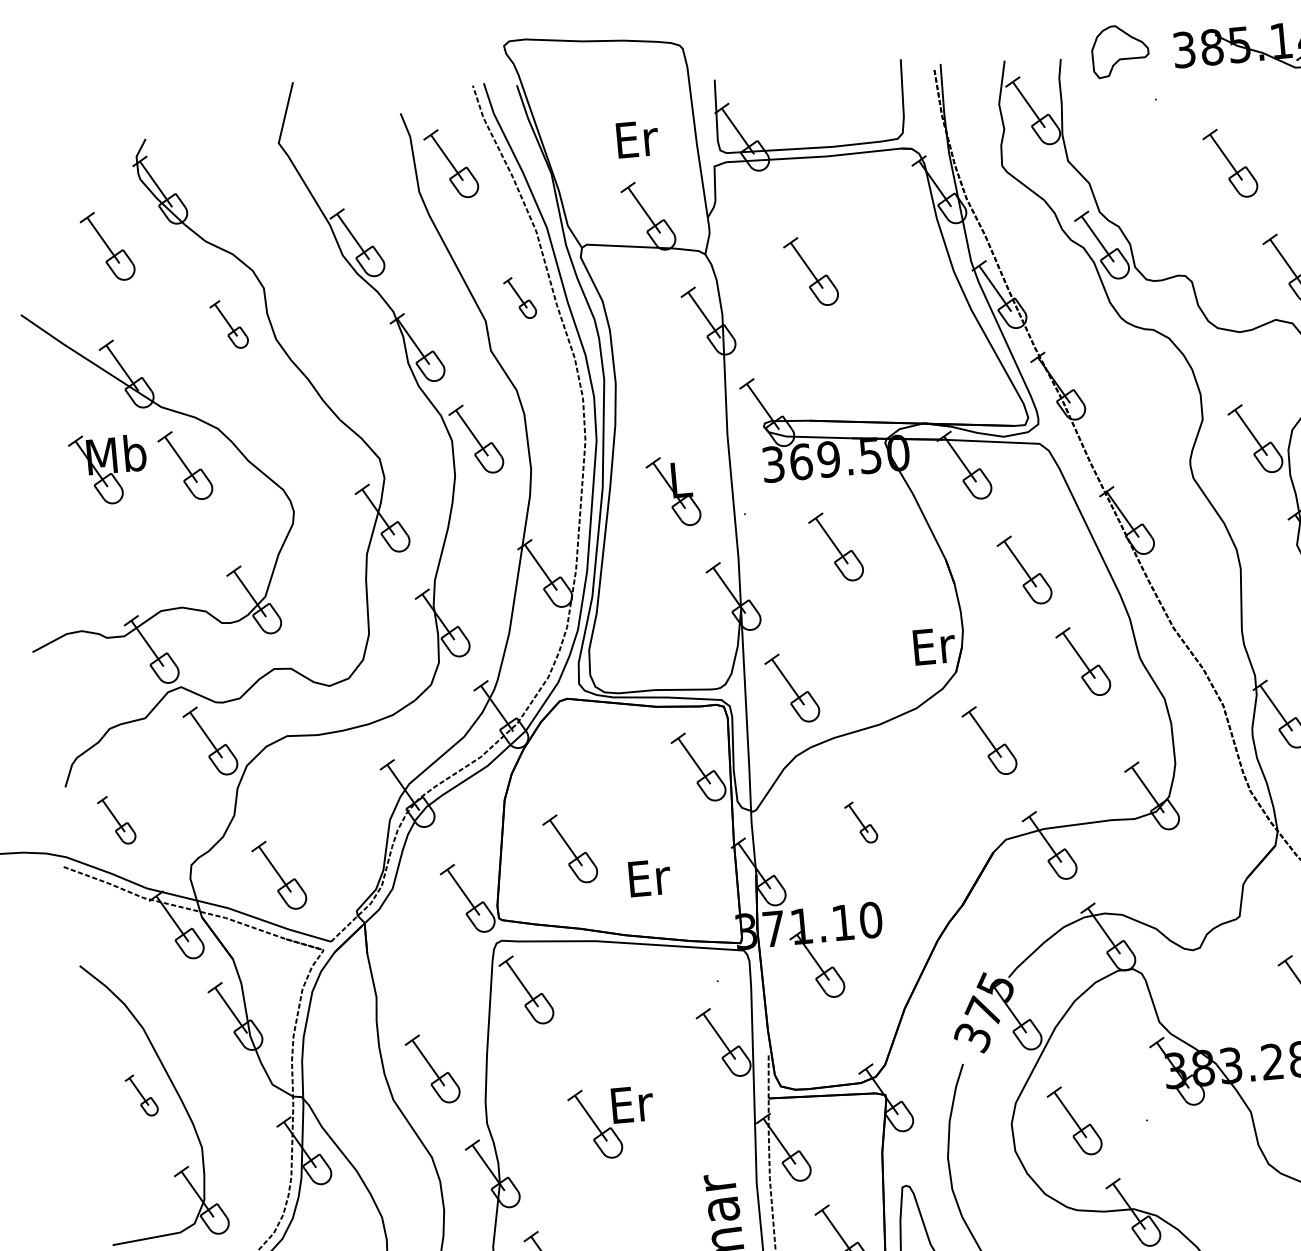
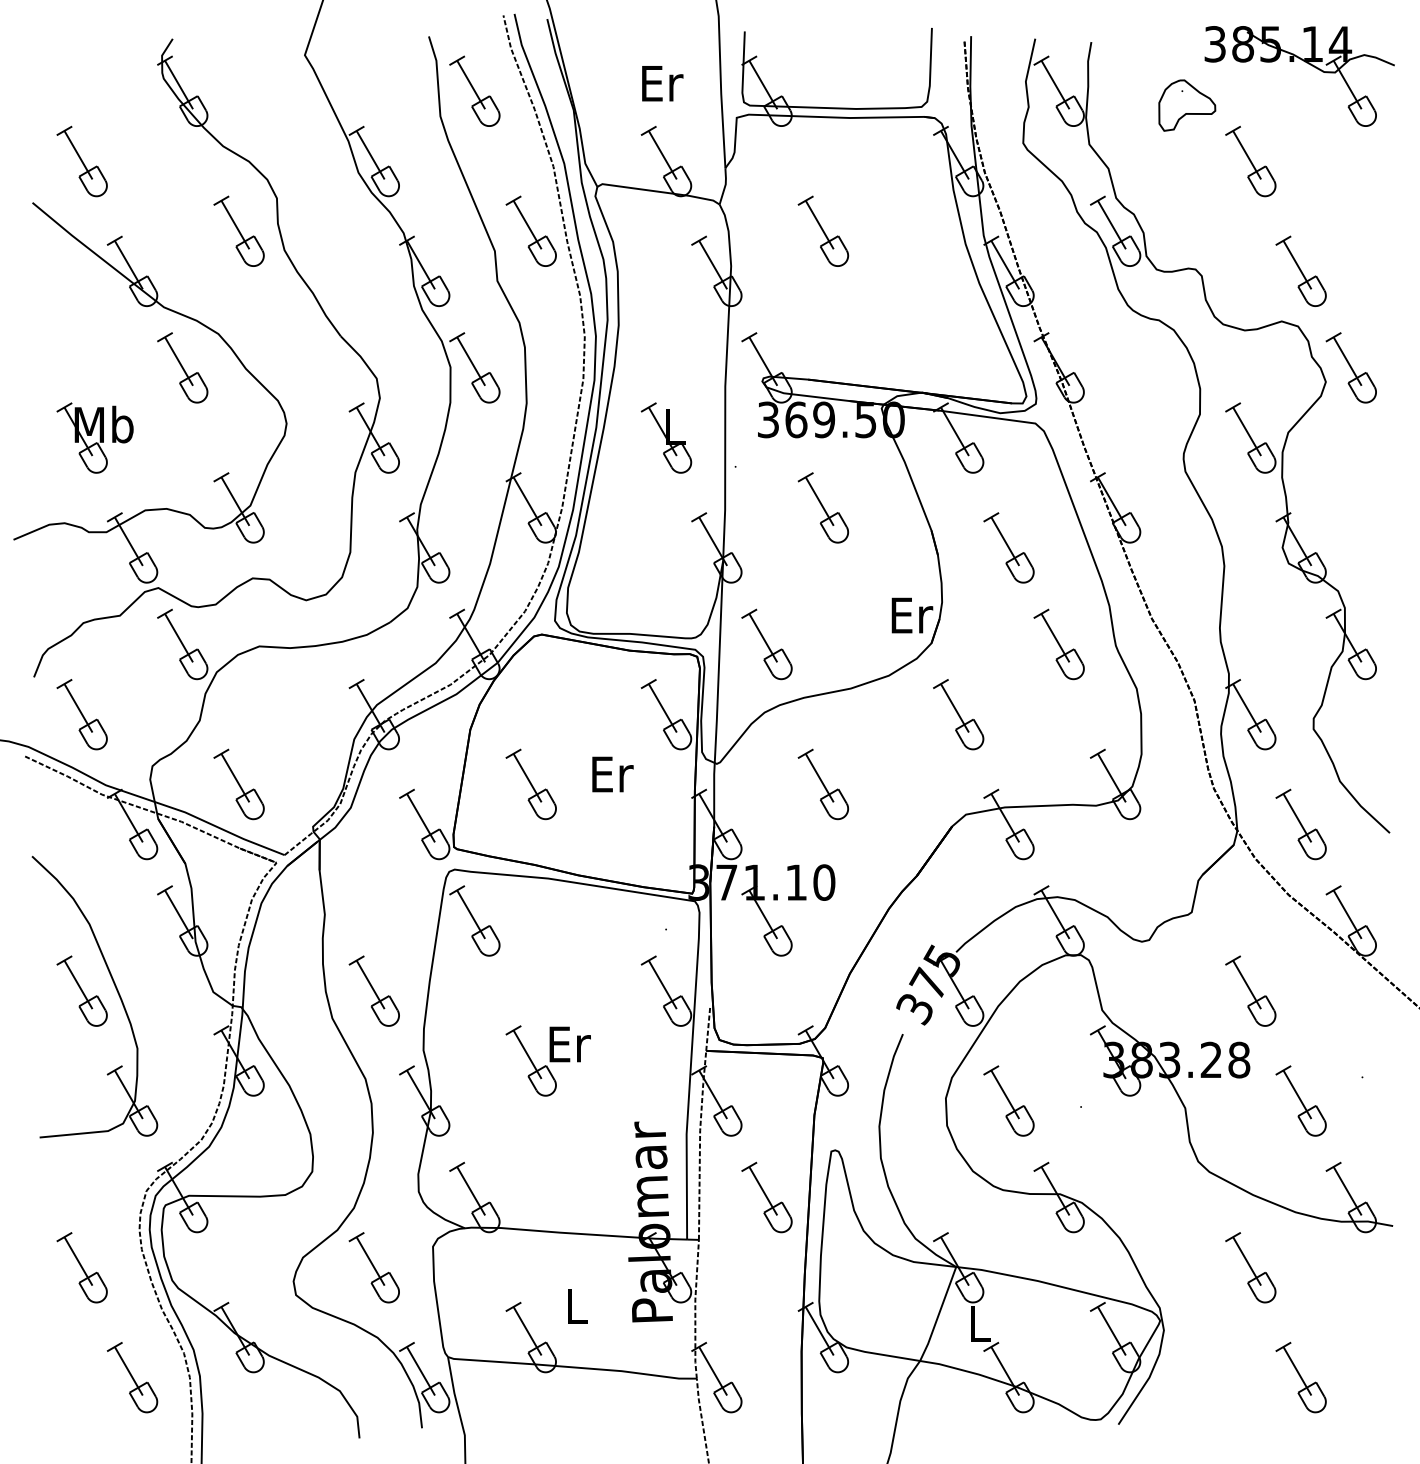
part: (1120, 50) -> (1187, 105), moved
part: (107, 246) -> (81, 161), moved
part: (519, 297) -> (530, 230), size x1.67
part: (228, 323) -> (238, 230), size x1.43
part: (108, 468) -> (94, 437), moved
part: (116, 820) -> (81, 714), size x1.43
part: (860, 822) -> (822, 784), size x1.67
text: (649, 877) -> (612, 774), moved
part: (141, 1094) -> (81, 990), size x1.67

